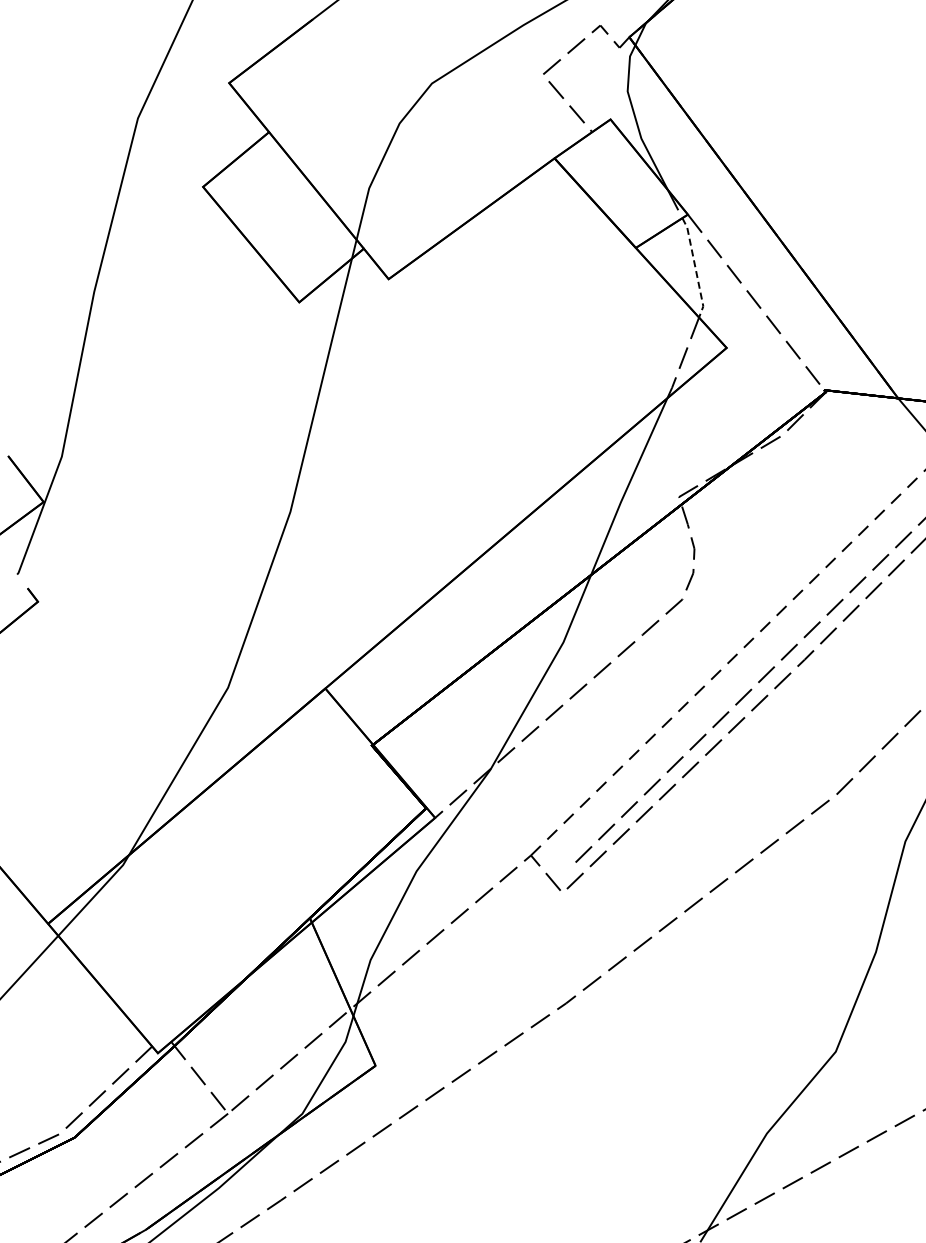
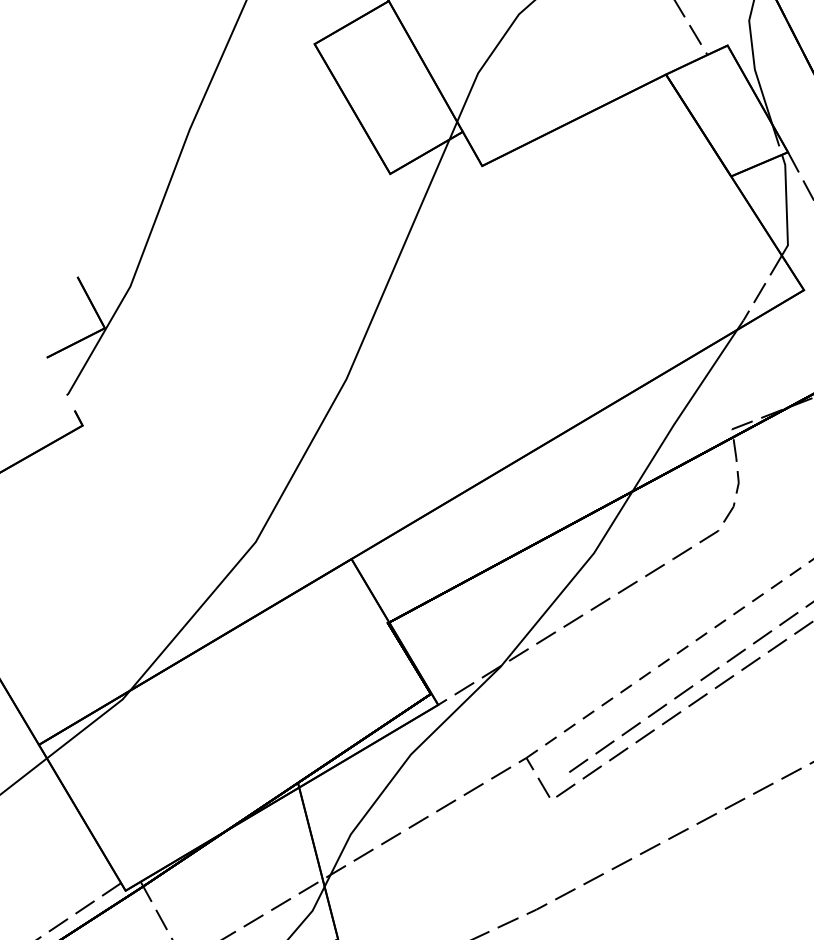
line: (695, 267) -> (786, 205), dashed -> solid

